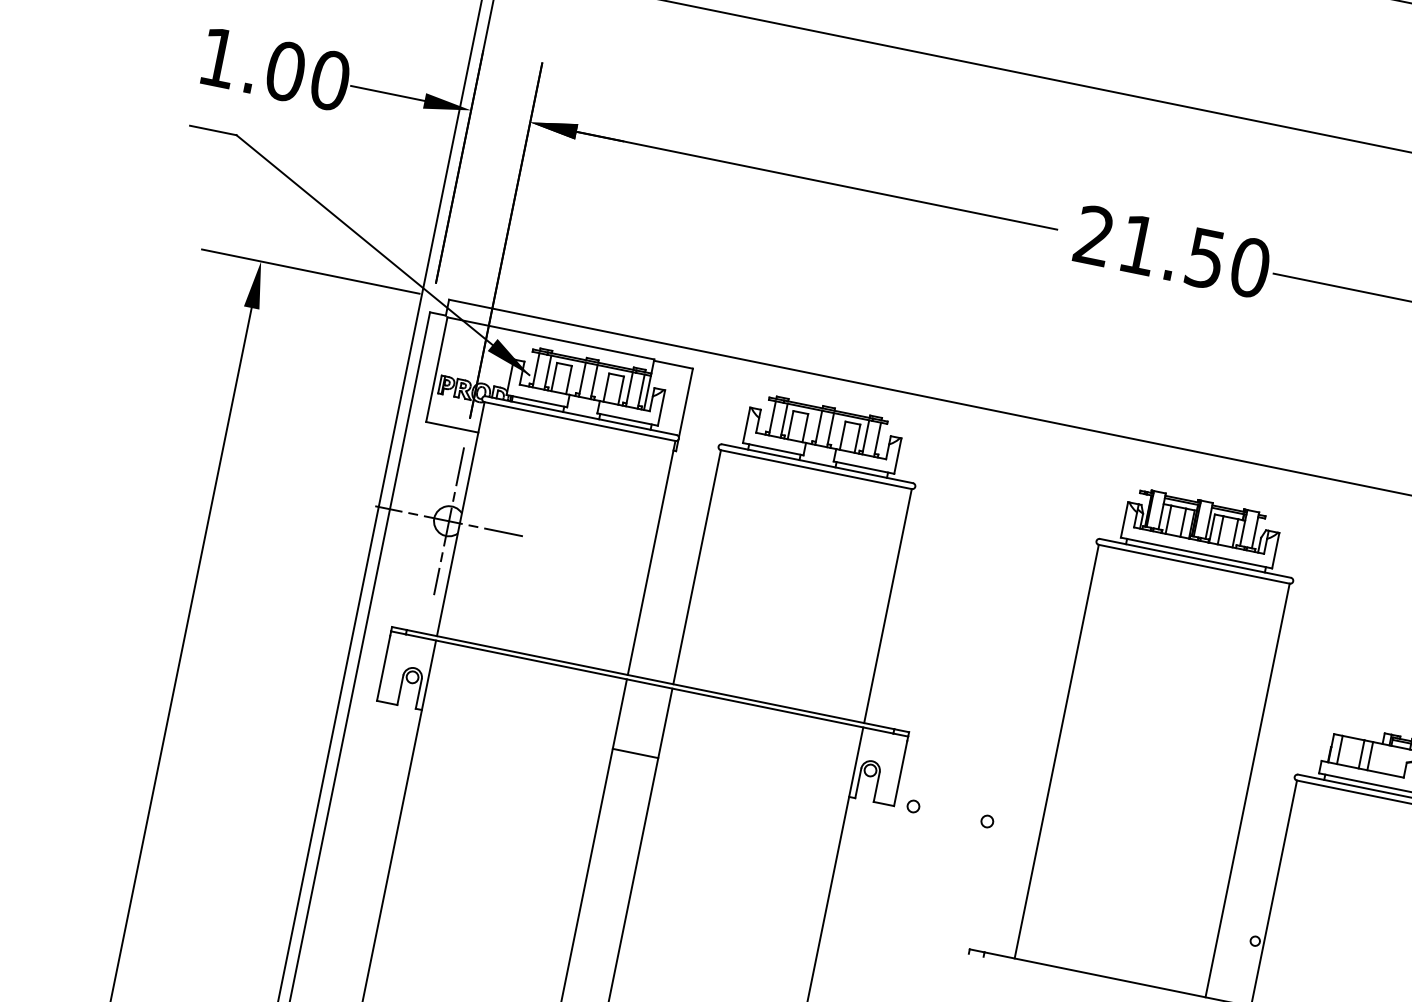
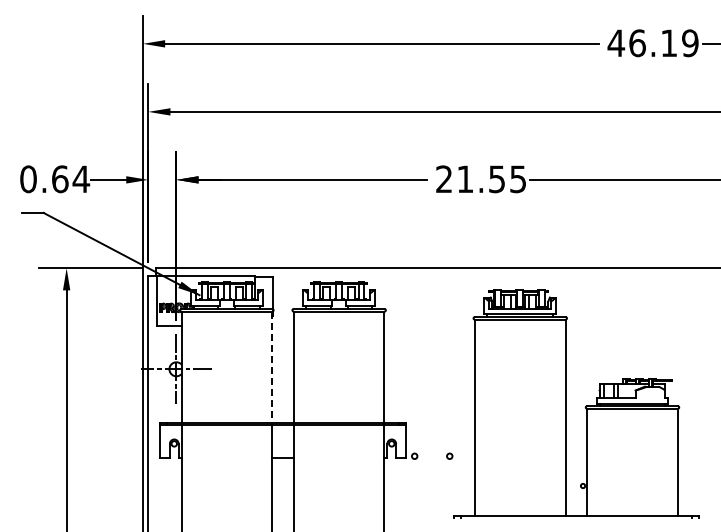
text: (275, 69) -> (55, 179), 1.00 -> 0.64
text: (1250, 268) -> (518, 179), 21.50 -> 21.55
line: (652, 558) -> (272, 367), solid -> dashed

